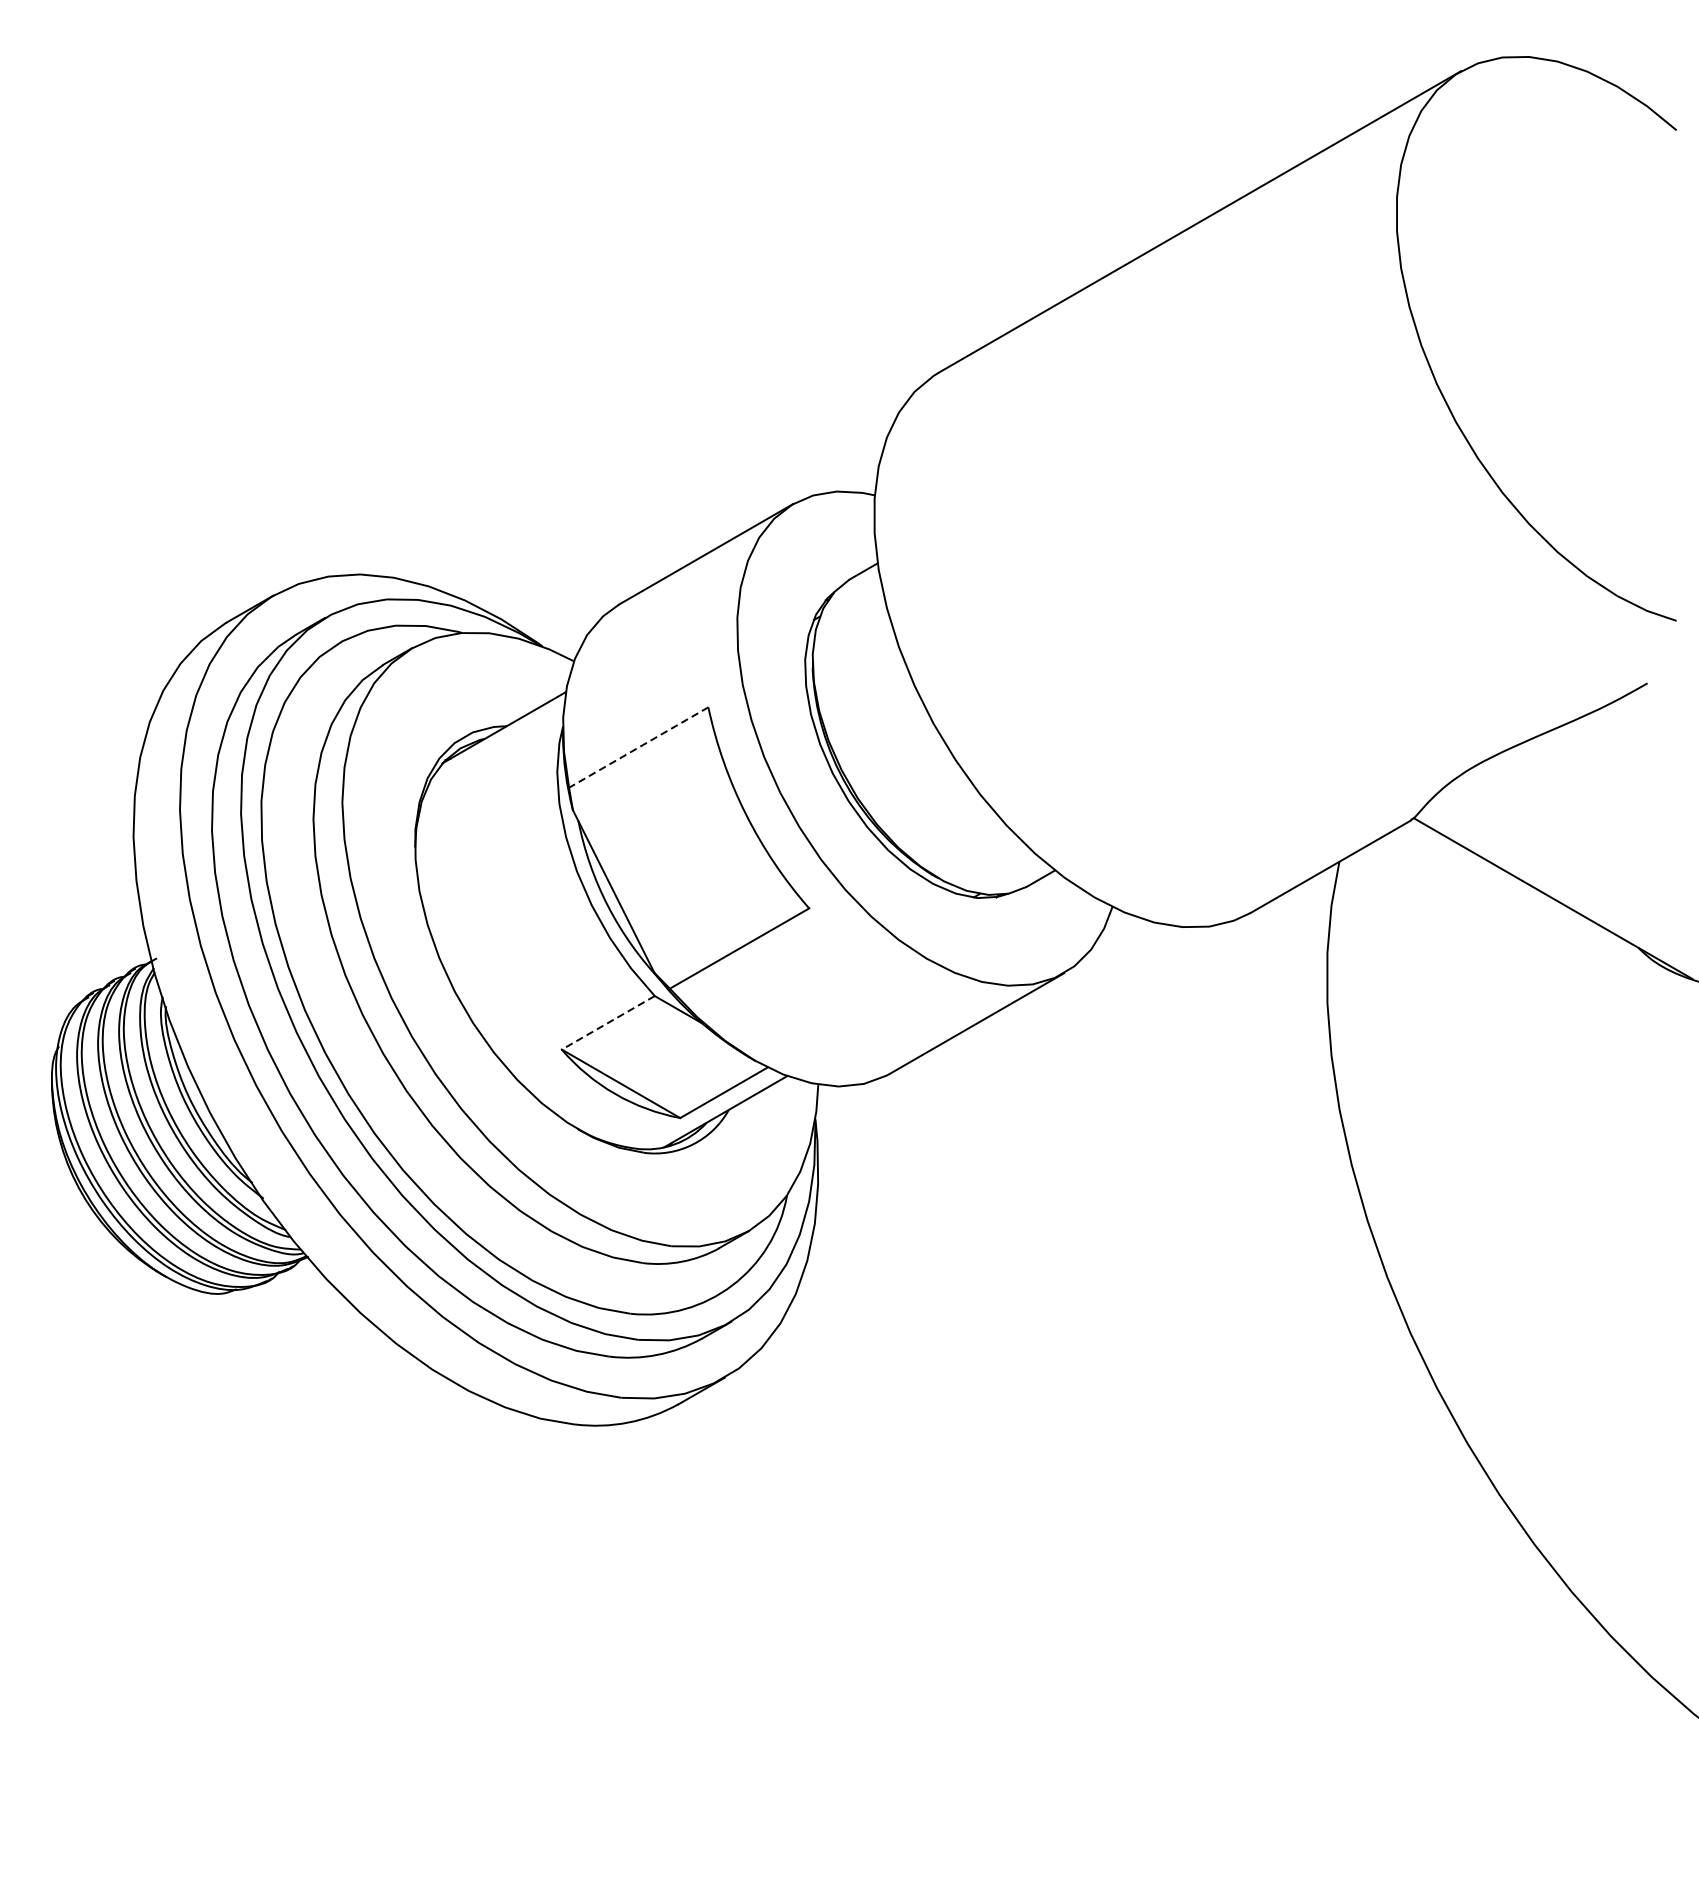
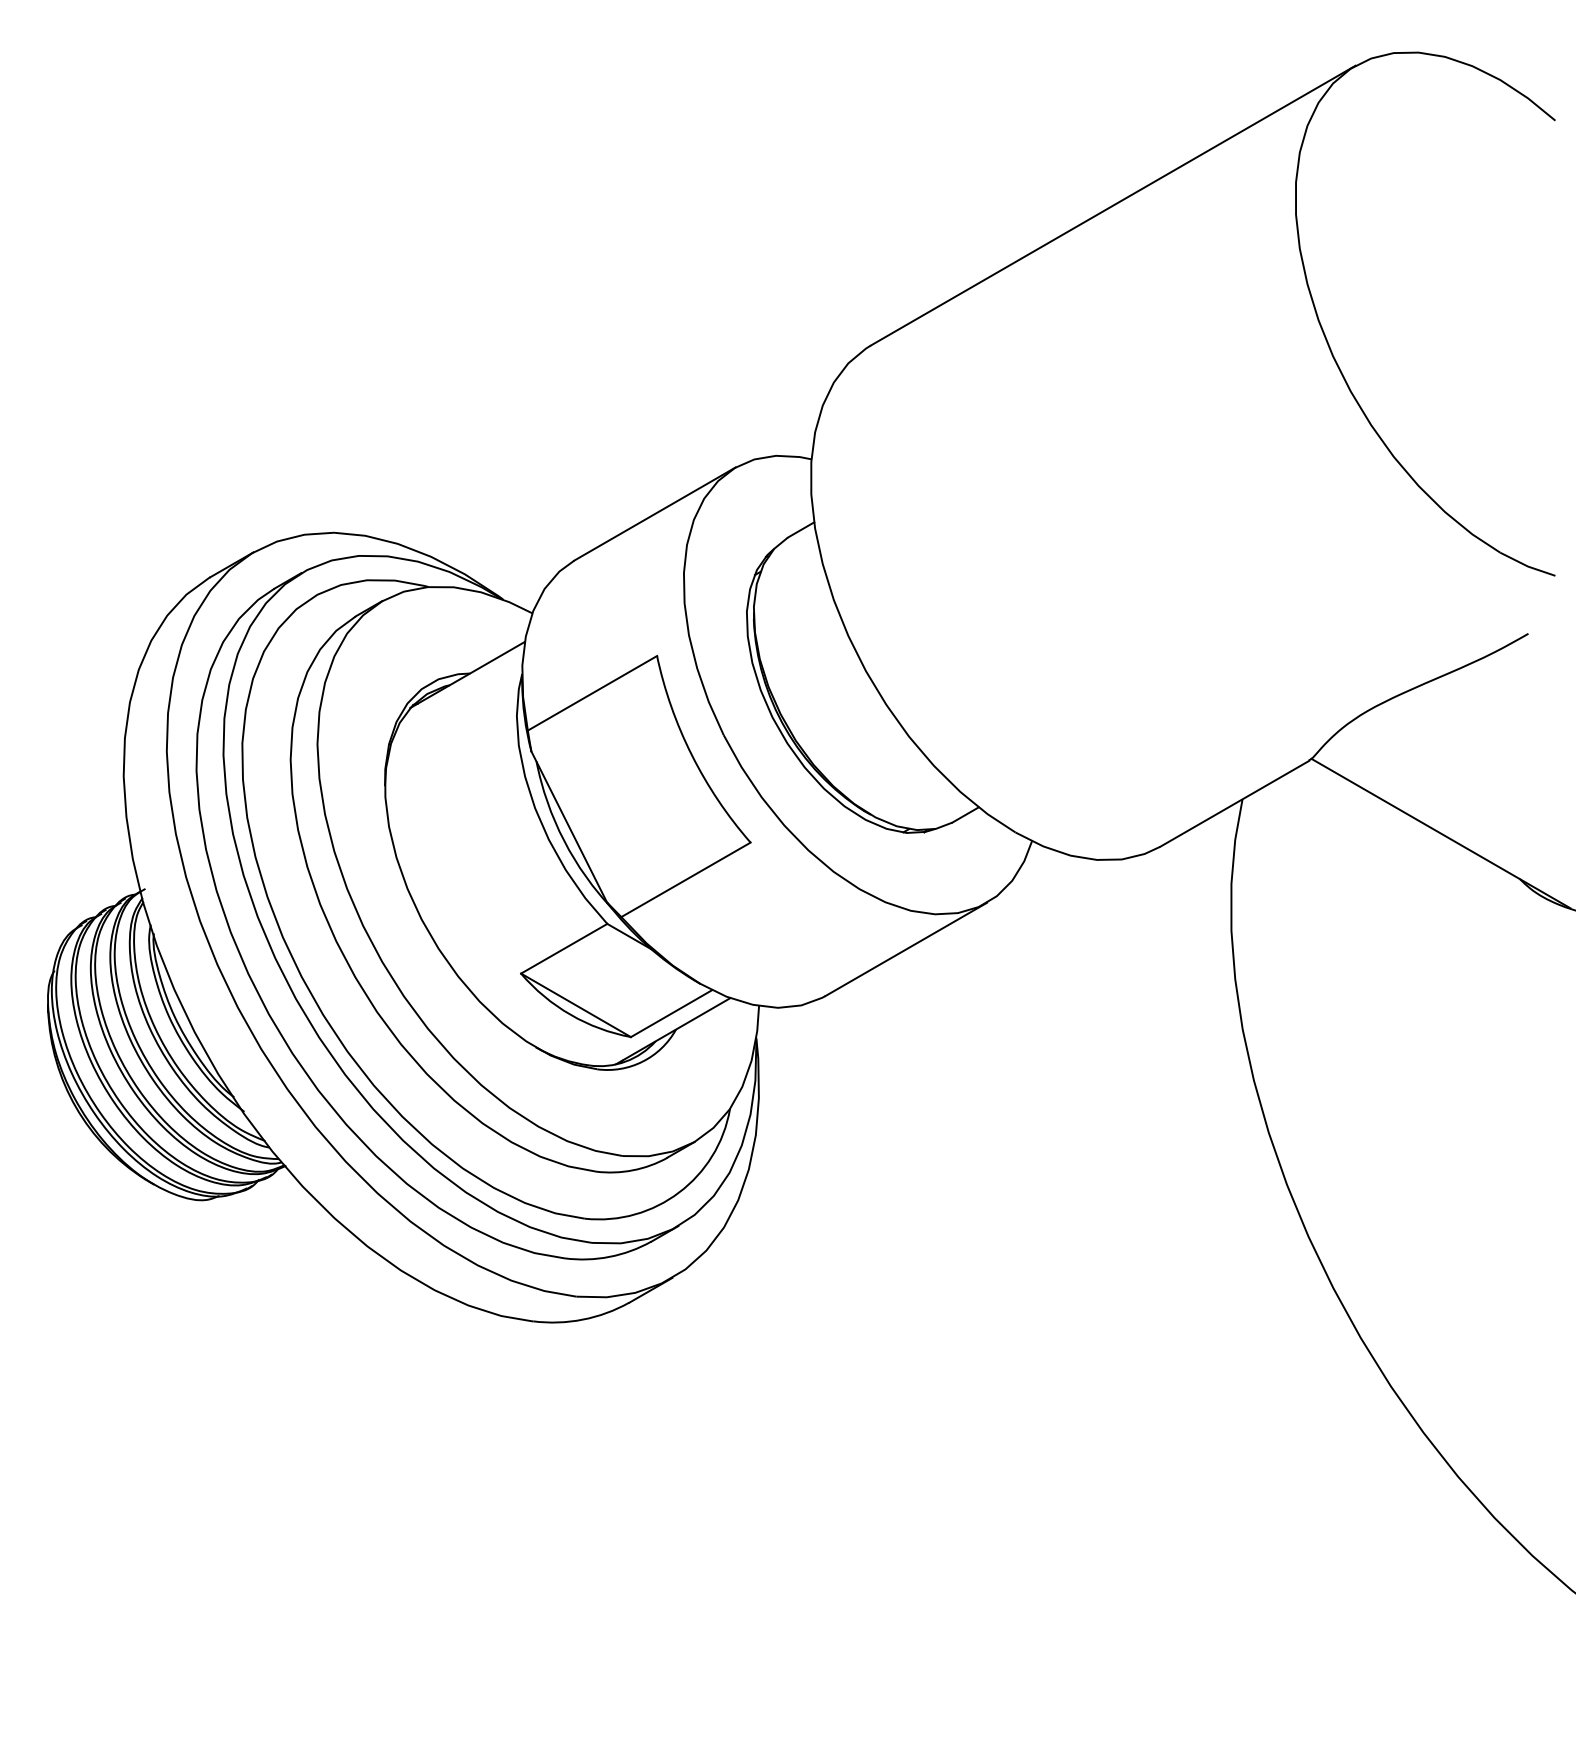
line: (638, 747) -> (592, 693), dashed -> solid
line: (608, 1022) -> (564, 948), dashed -> solid

